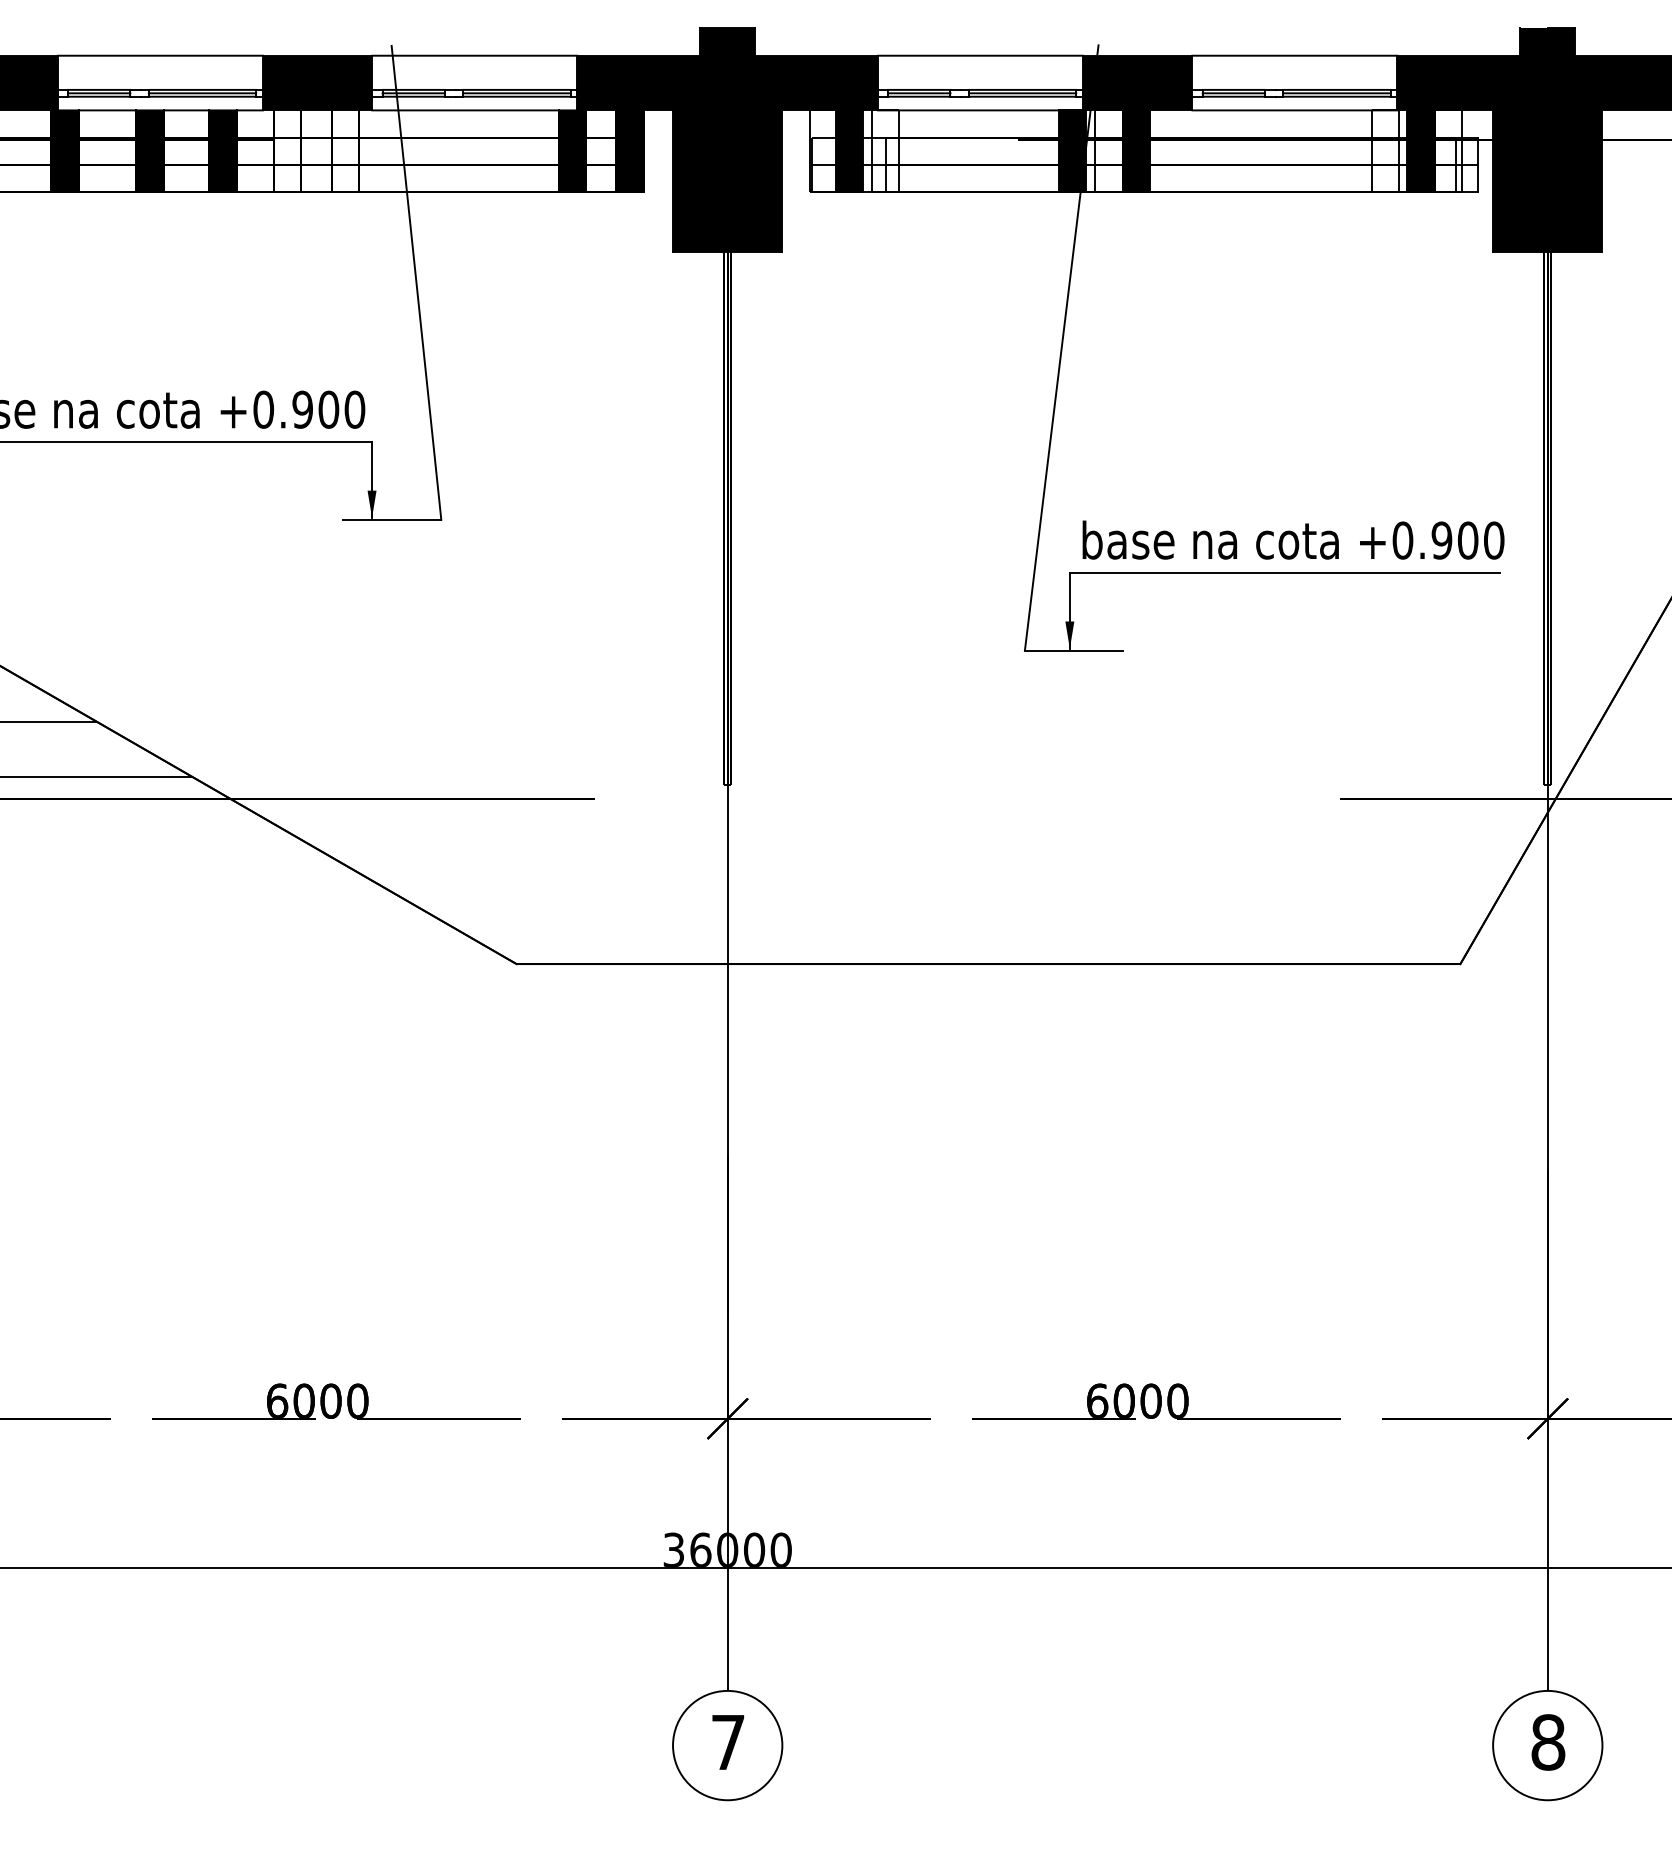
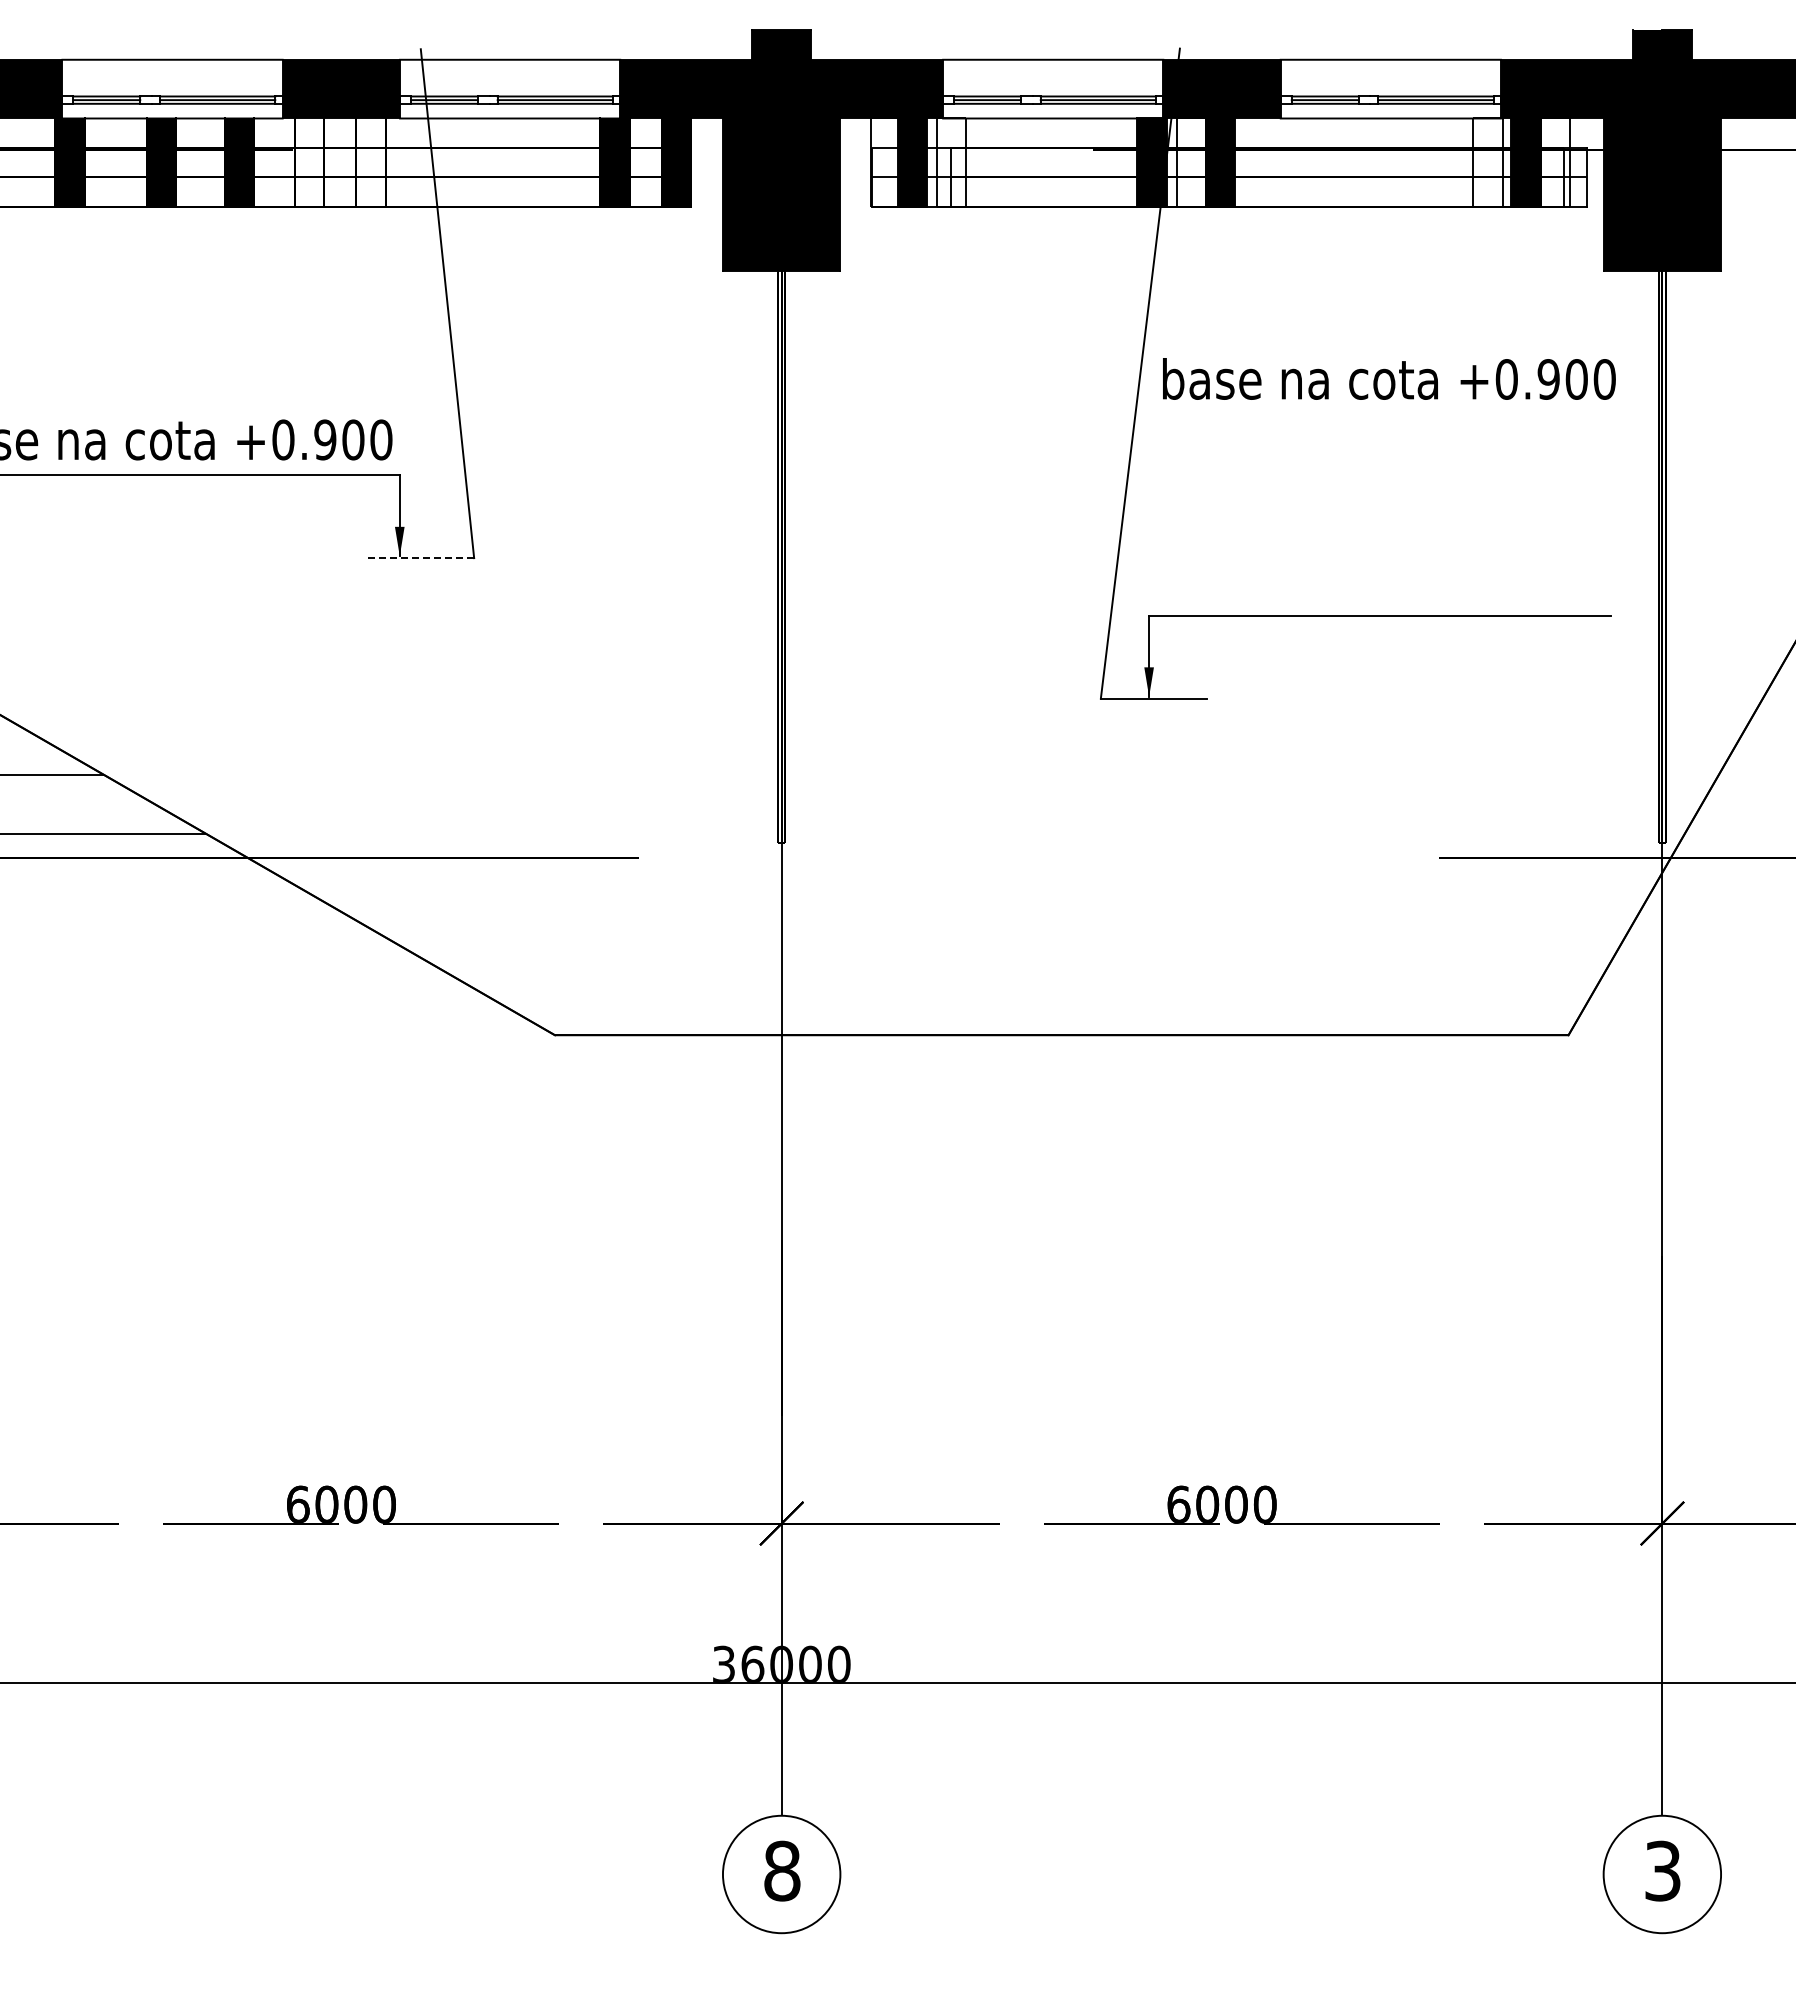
line: (392, 520) -> (421, 558), solid -> dashed
text: (1293, 539) -> (1389, 378), moved
text: (728, 1741) -> (782, 1870), 7 -> 8
text: (1548, 1741) -> (1663, 1870), 8 -> 3

